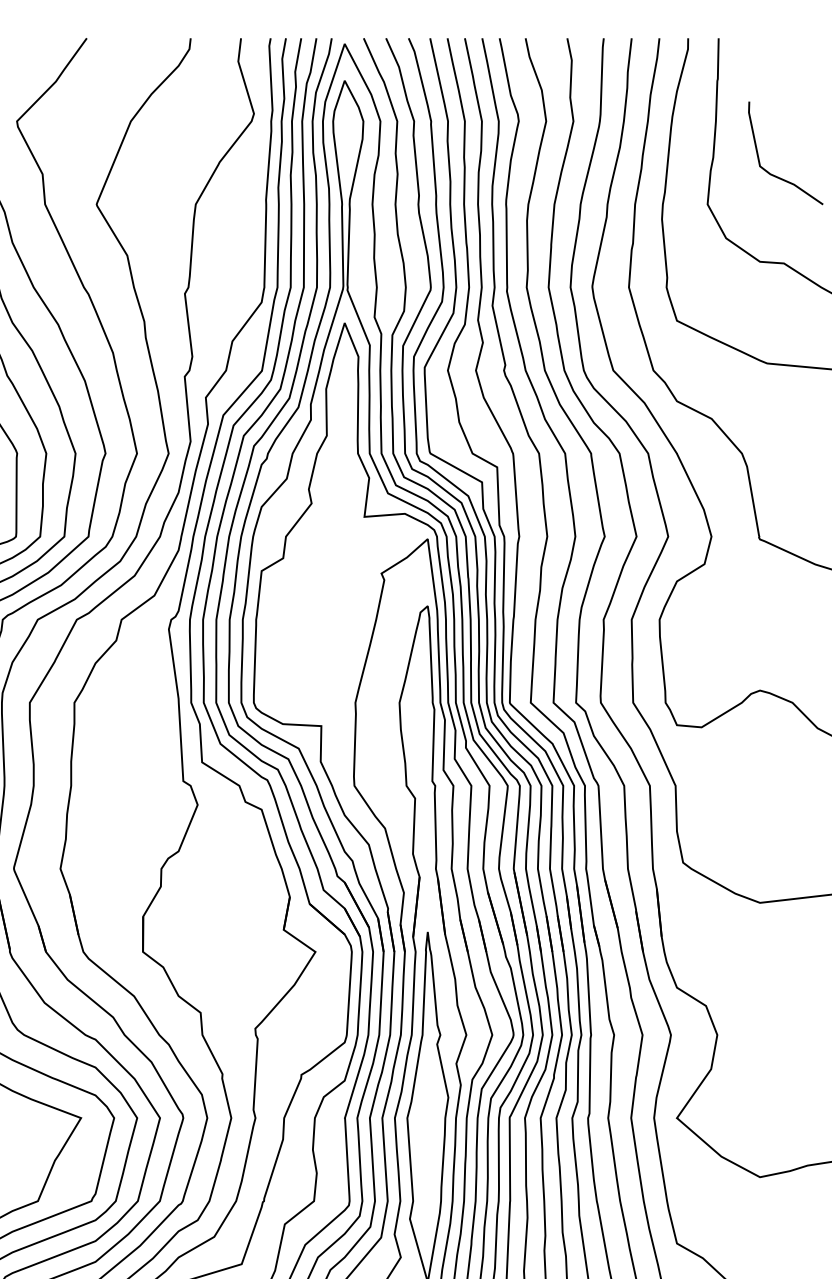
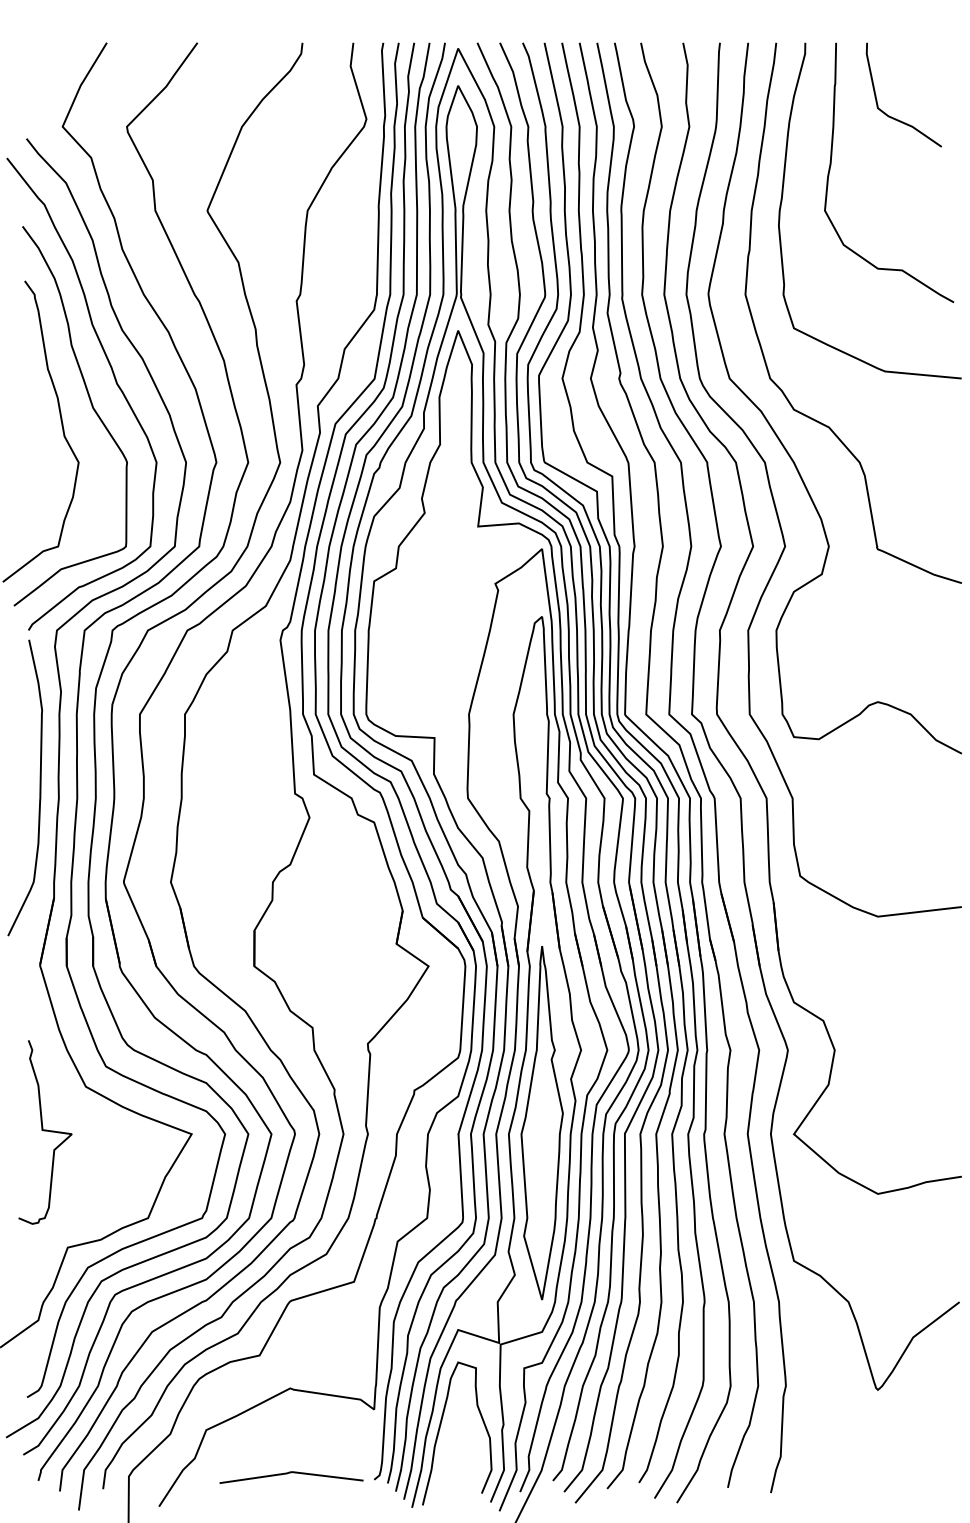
curve: (776, 175) -> (894, 117), moved

